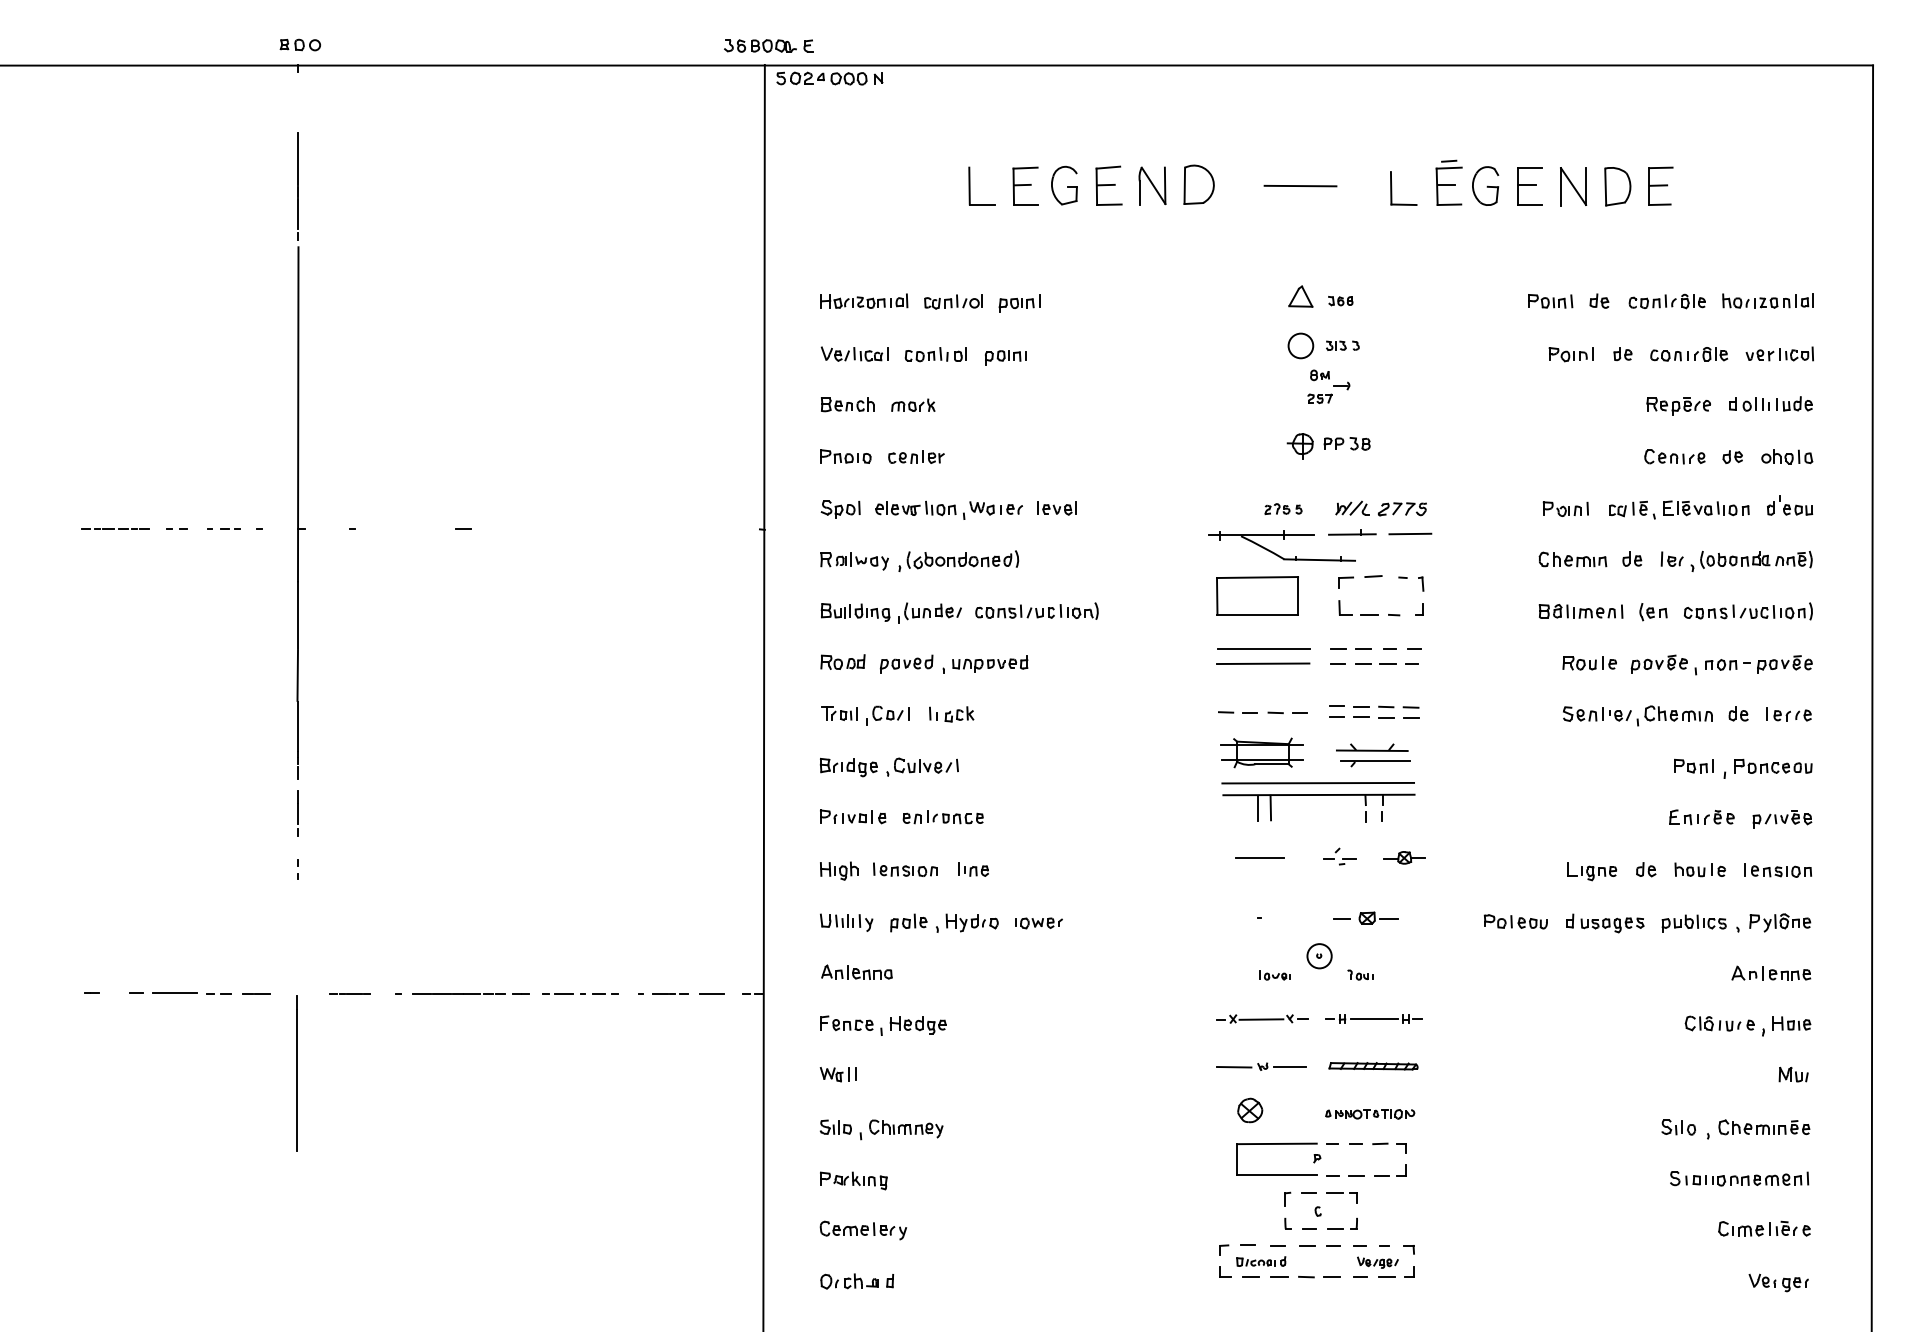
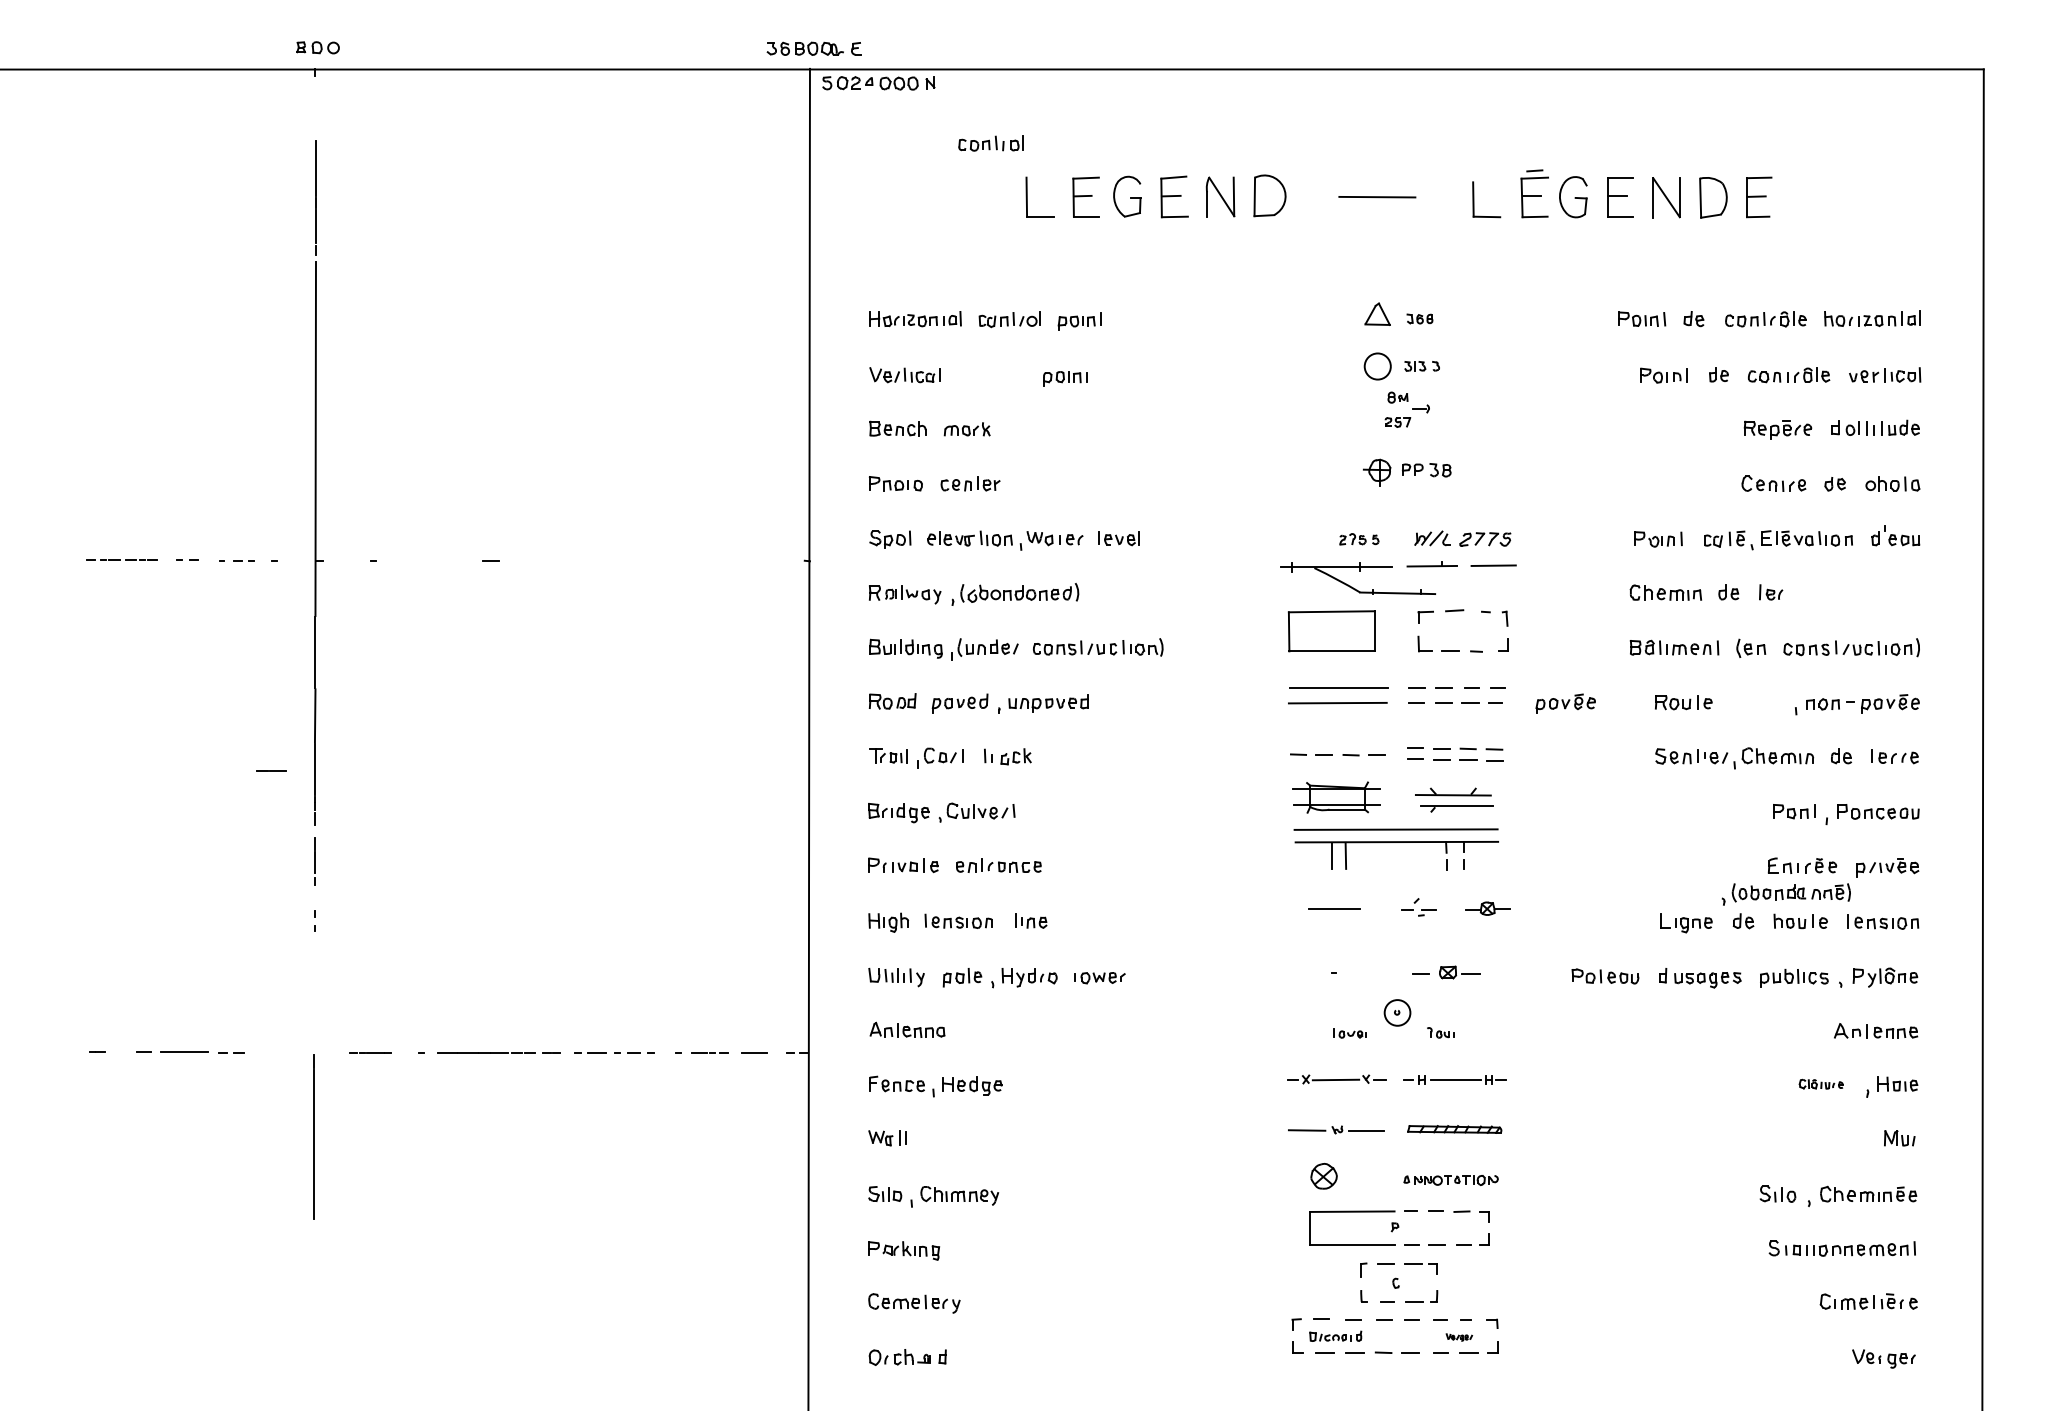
part: (935, 354) -> (990, 143), moved
part: (1751, 560) -> (1786, 893), moved
part: (1658, 663) -> (1564, 702), moved
line: (256, 993) -> (271, 770), moved
part: (1719, 1023) -> (1821, 1084), size x0.6
part: (1377, 1262) -> (1458, 1337), size x0.6

